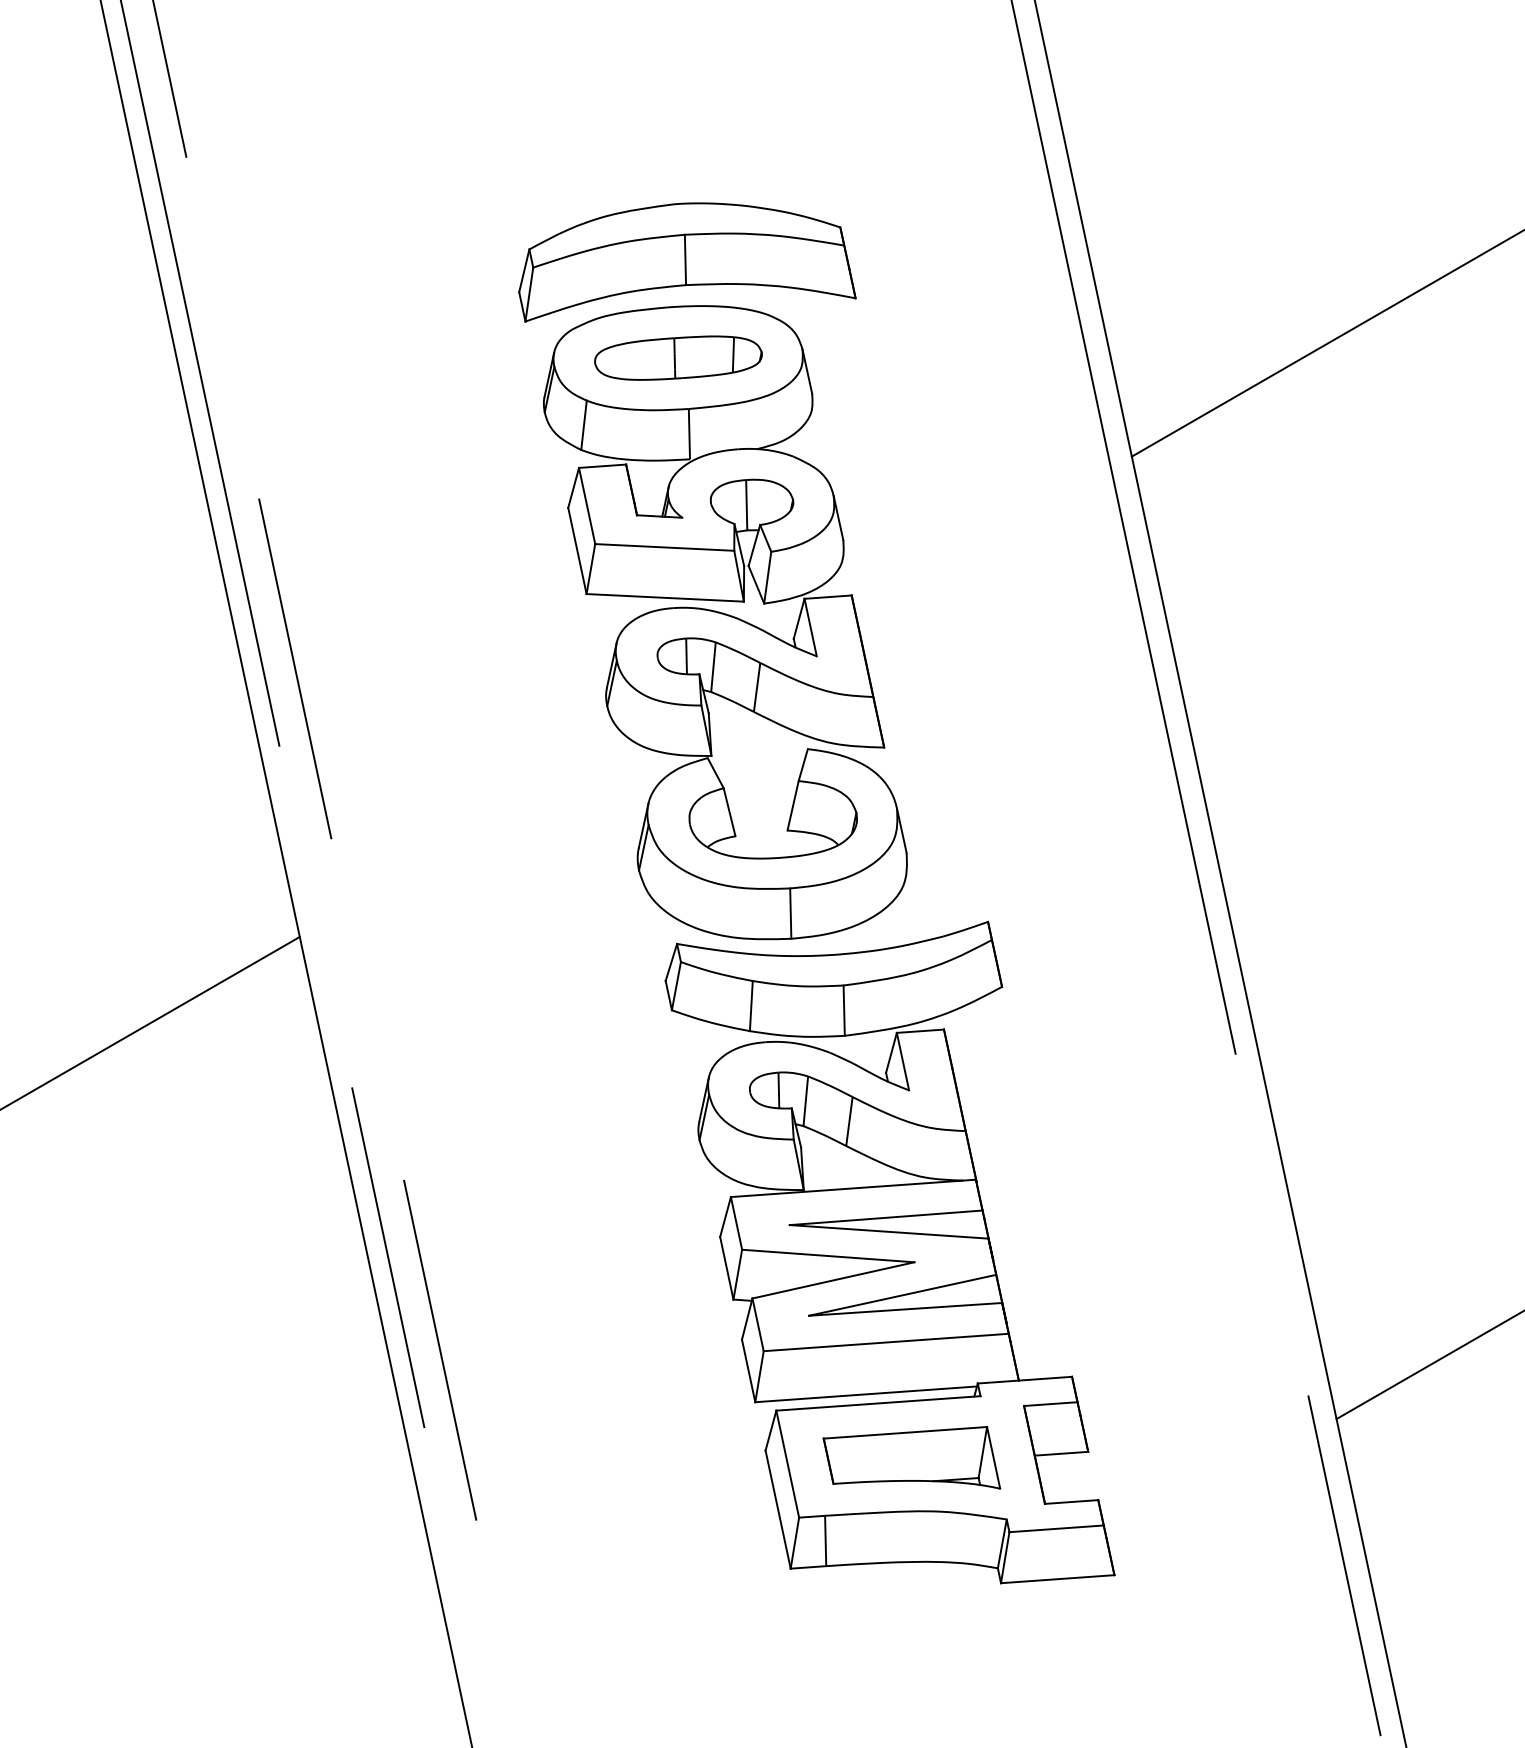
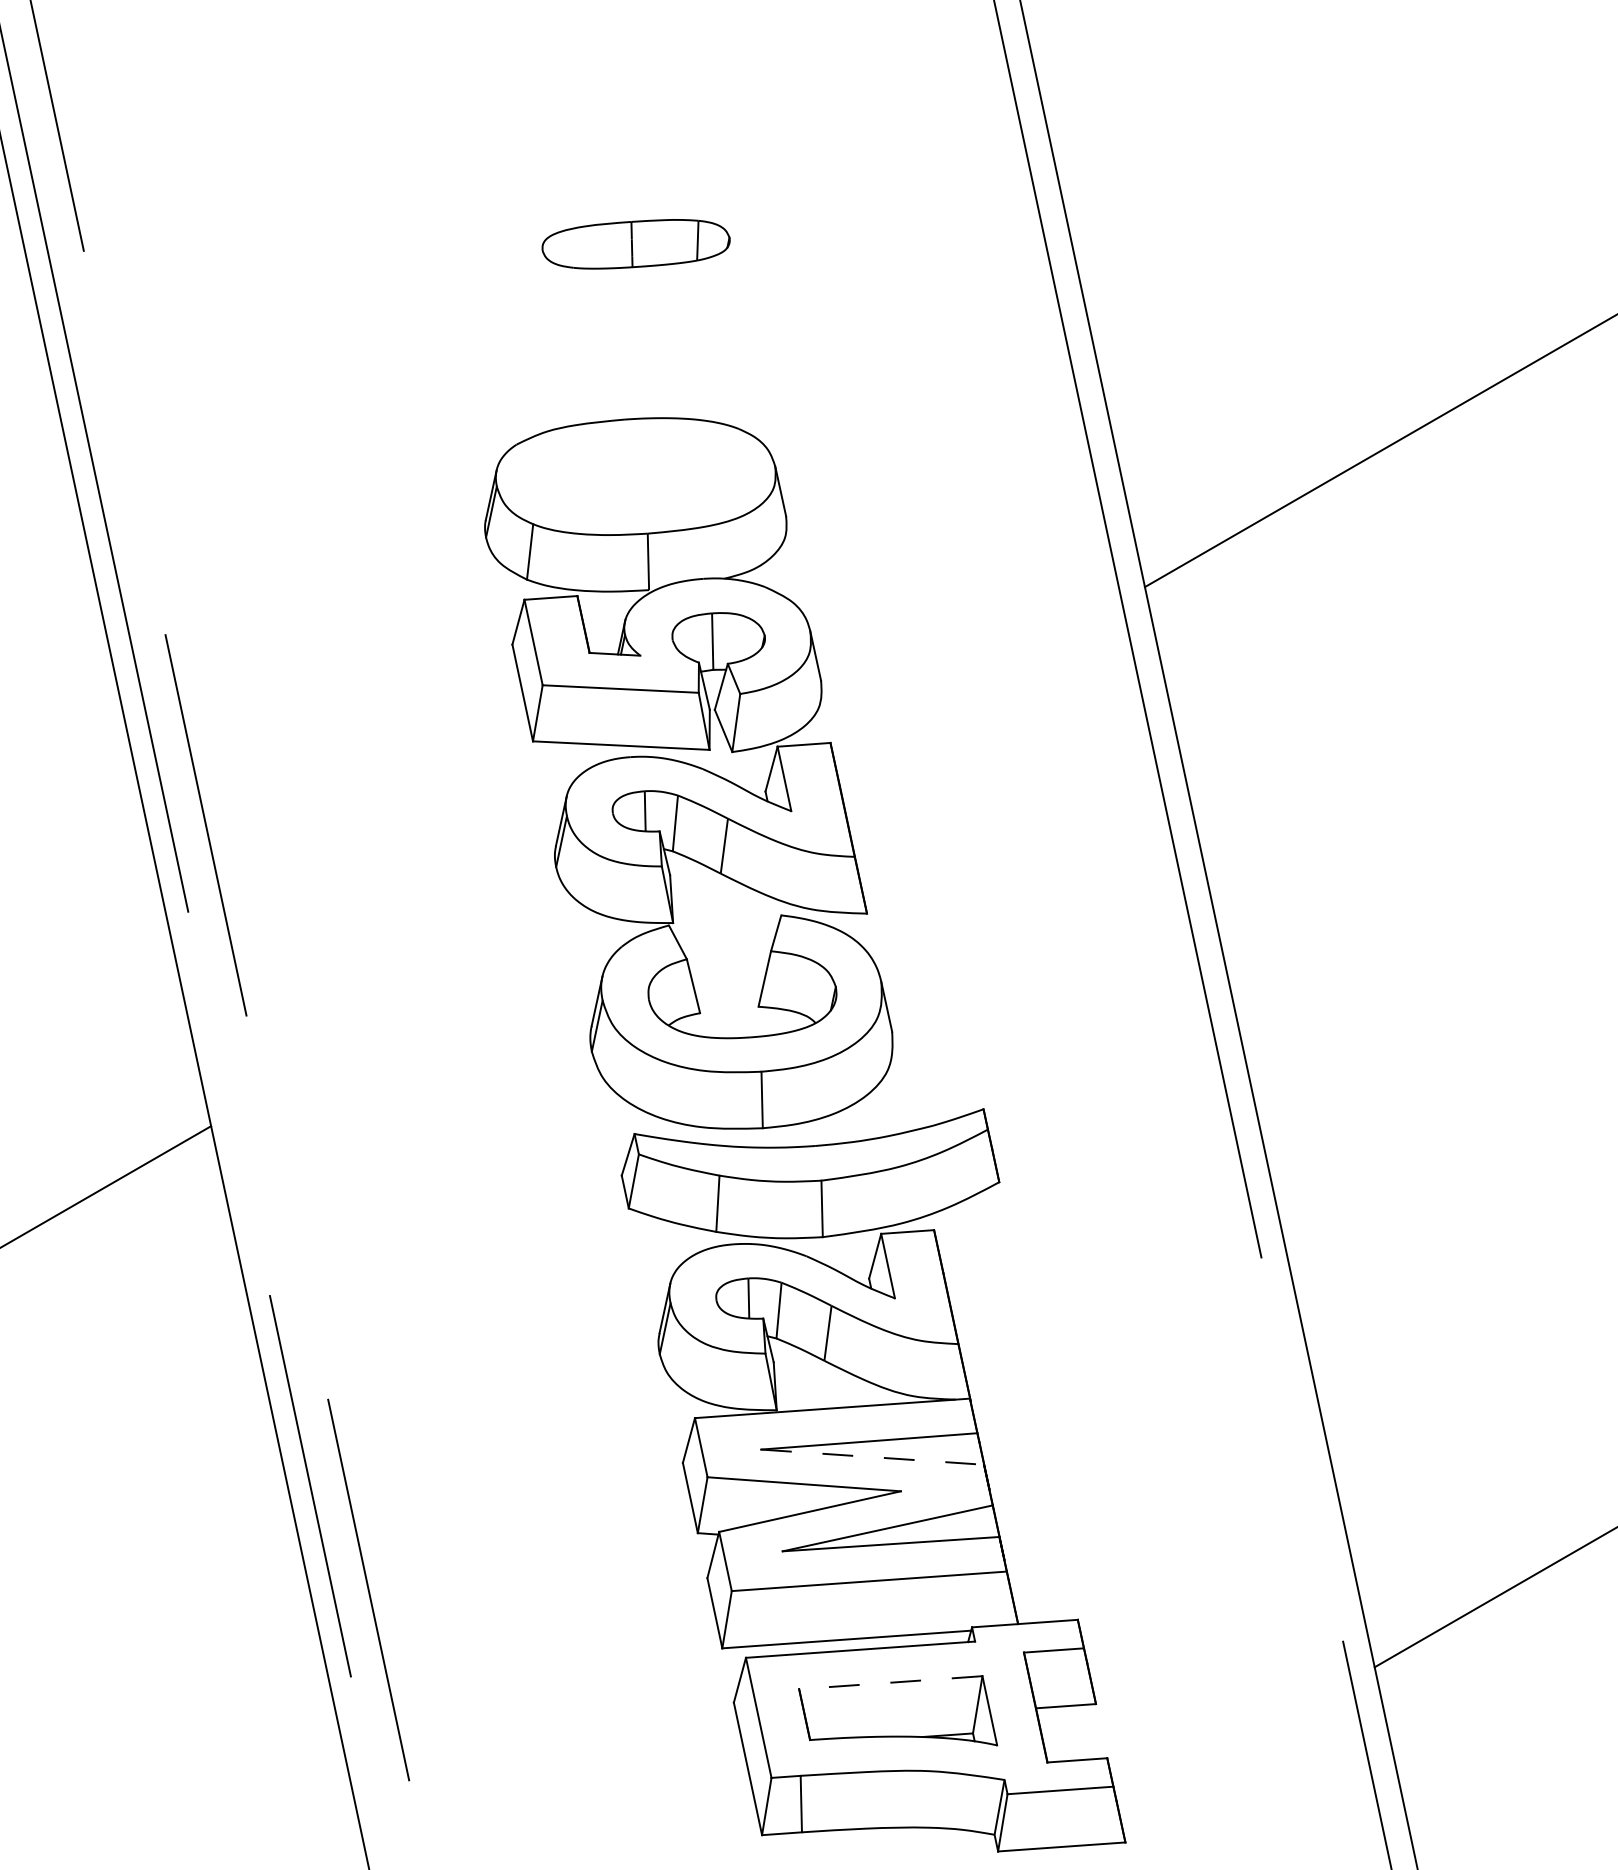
part: (687, 262) -> (646, 369), removed
part: (678, 357) -> (636, 243), moved
line: (889, 1231) -> (872, 1456), solid -> dashed
line: (905, 1432) -> (890, 1682), solid -> dashed

